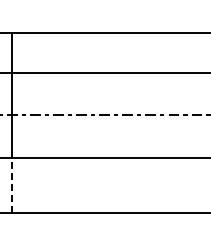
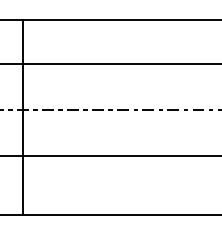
line: (12, 184) -> (23, 184), dashed -> solid

